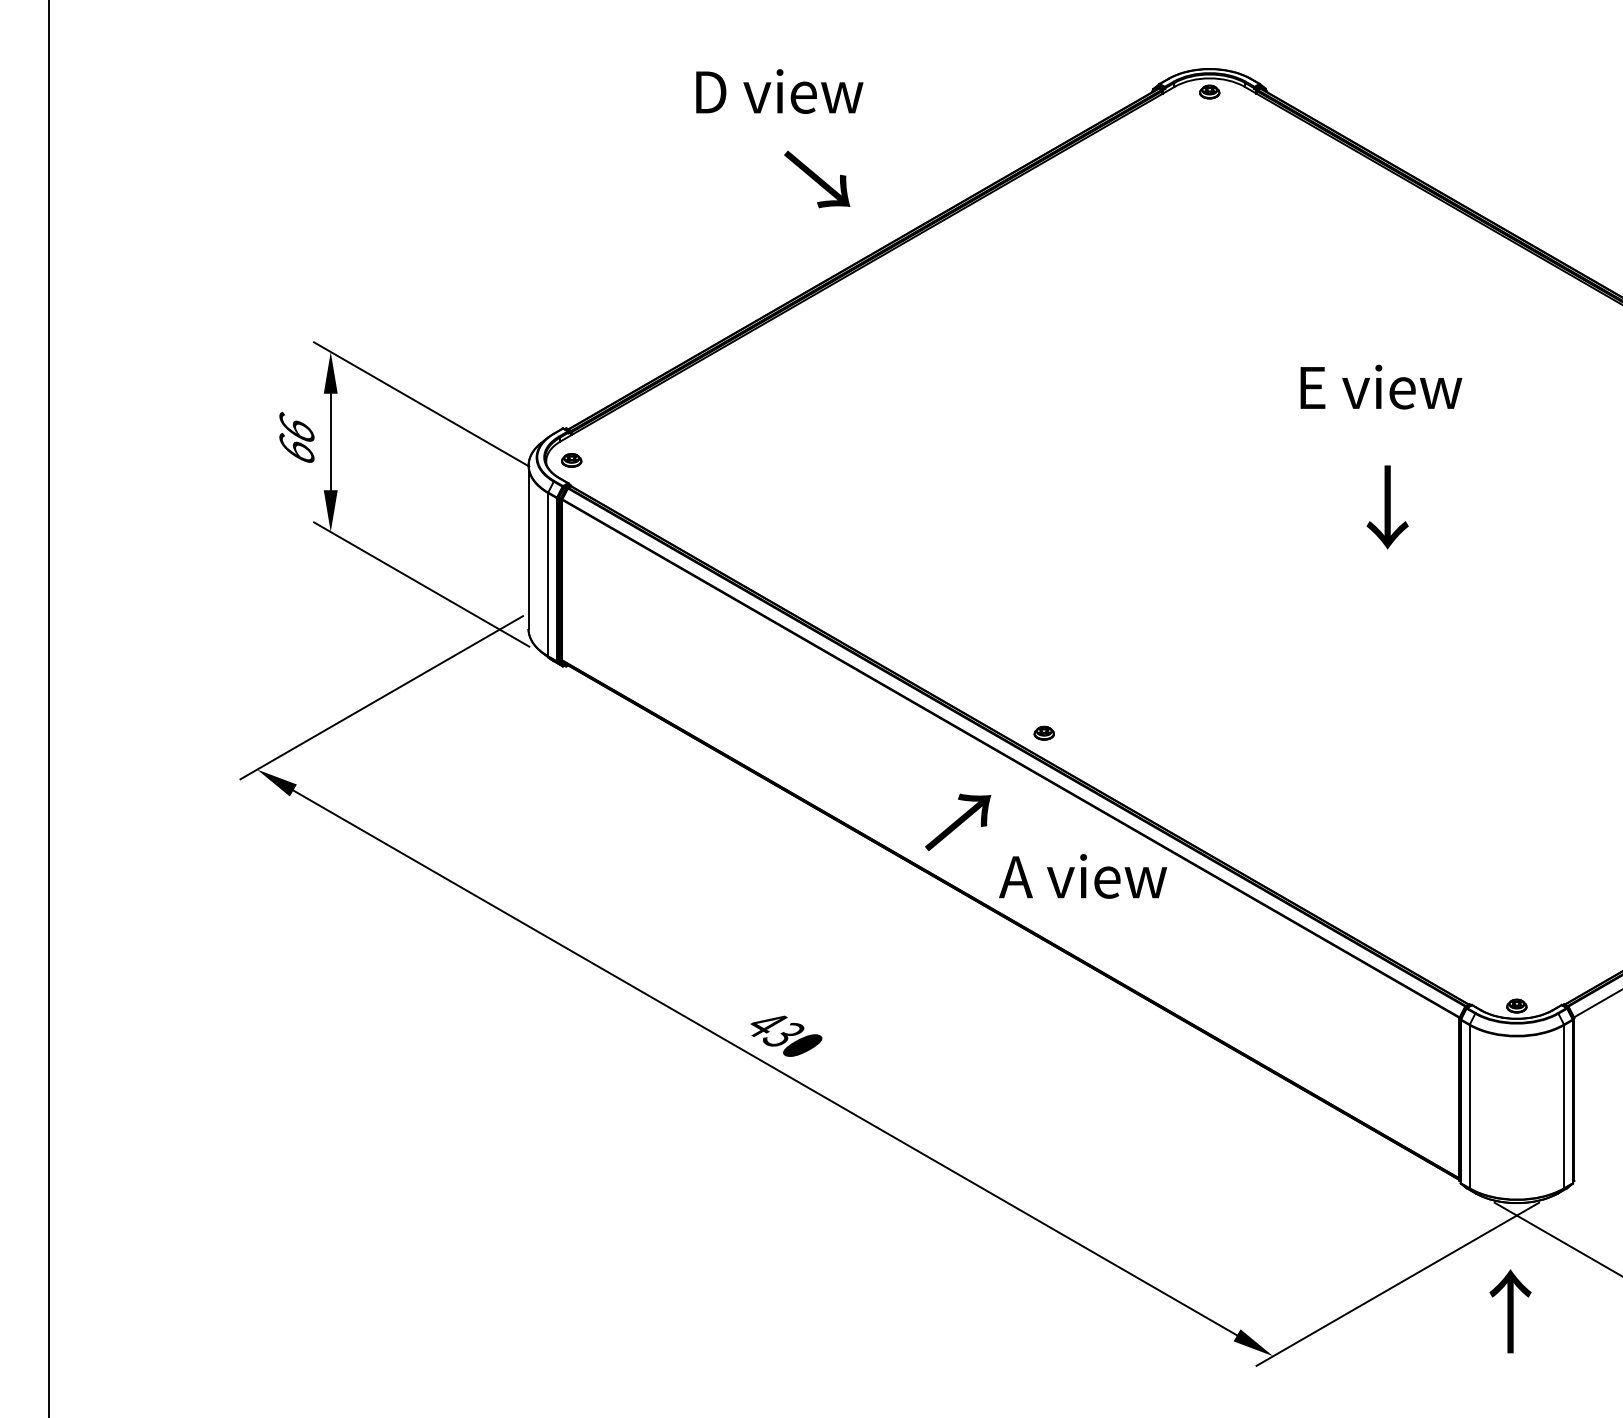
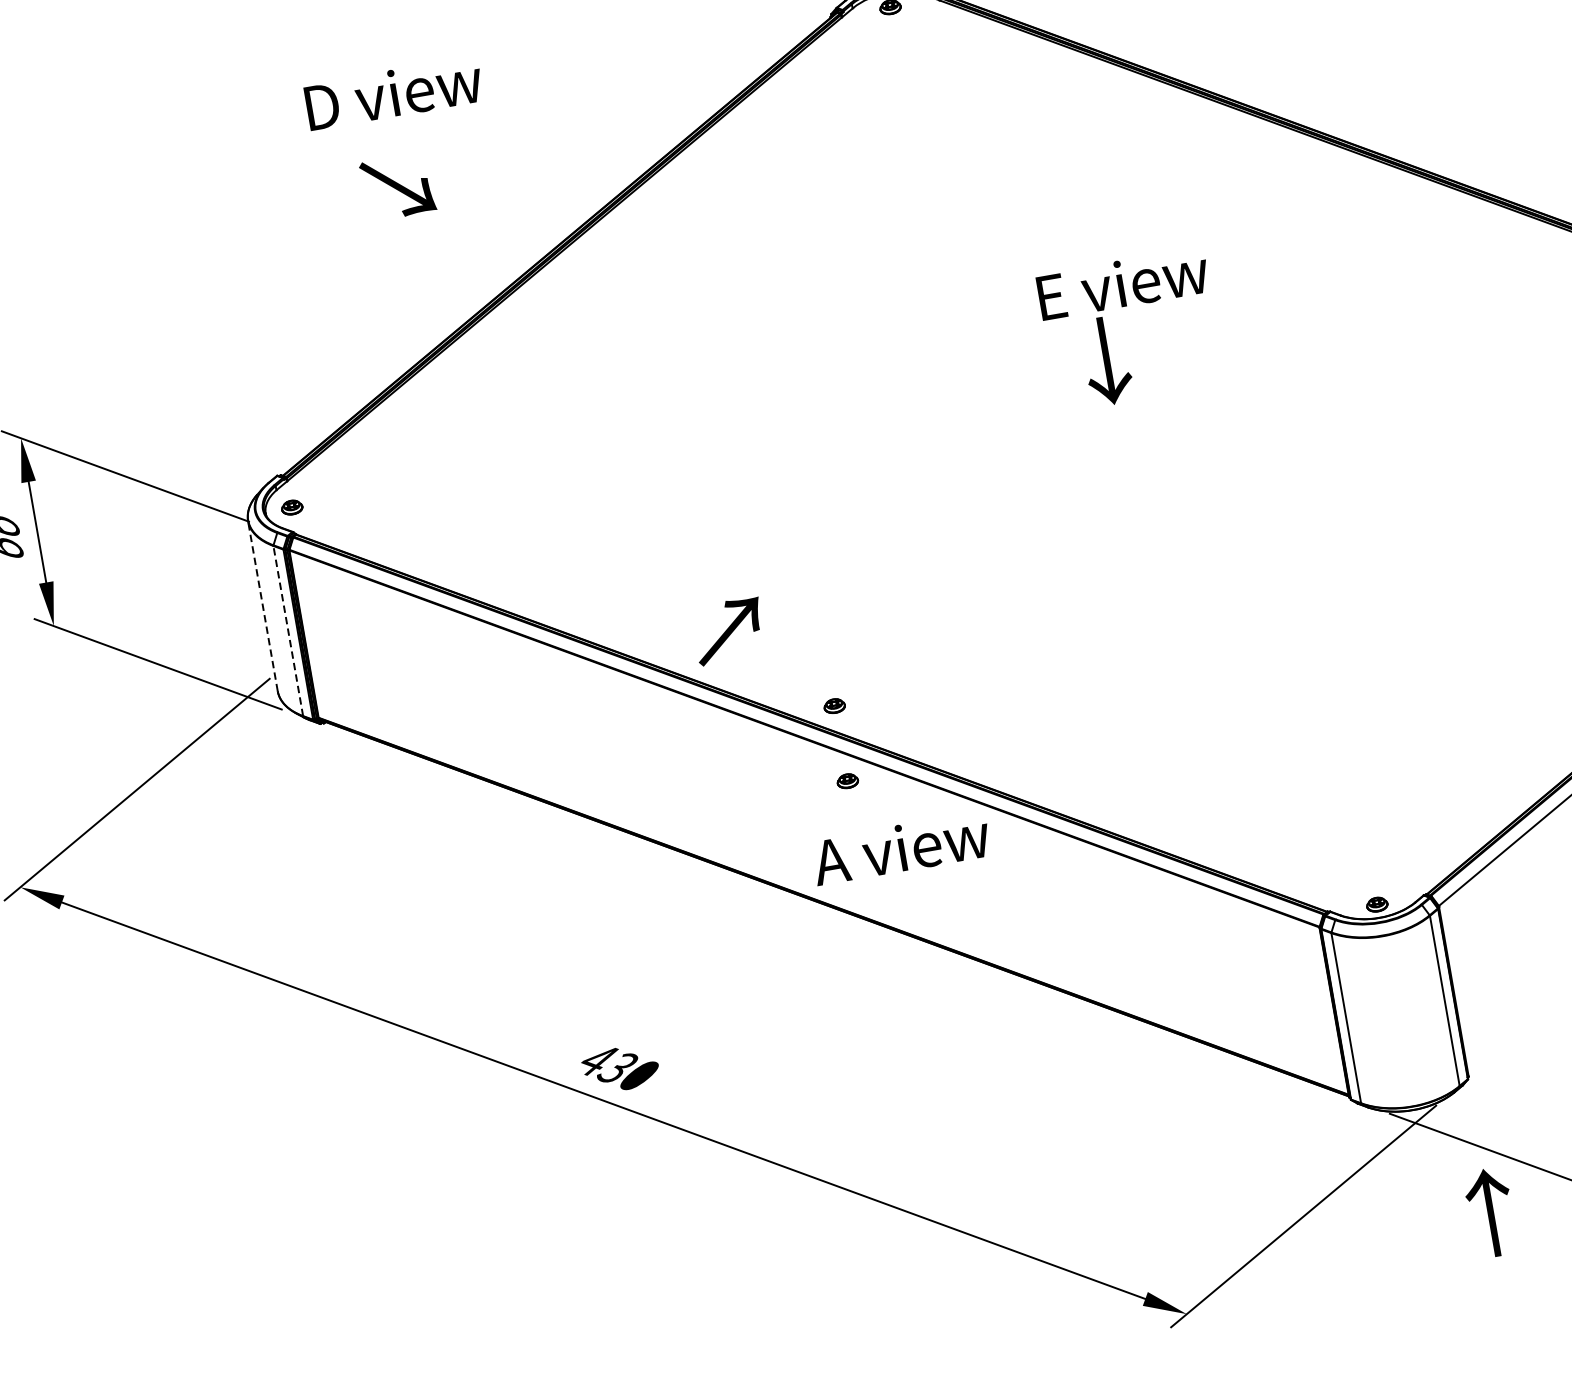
text: (779, 91) -> (393, 93), moved
text: (817, 179) -> (398, 187), moved
text: (1387, 507) -> (1106, 361), moved
line: (528, 547) -> (262, 606), solid -> dashed
line: (548, 574) -> (288, 630), solid -> dashed
part: (1043, 804) -> (846, 780), added
text: (958, 822) -> (729, 631), moved
text: (1510, 1311) -> (1490, 1213), moved

